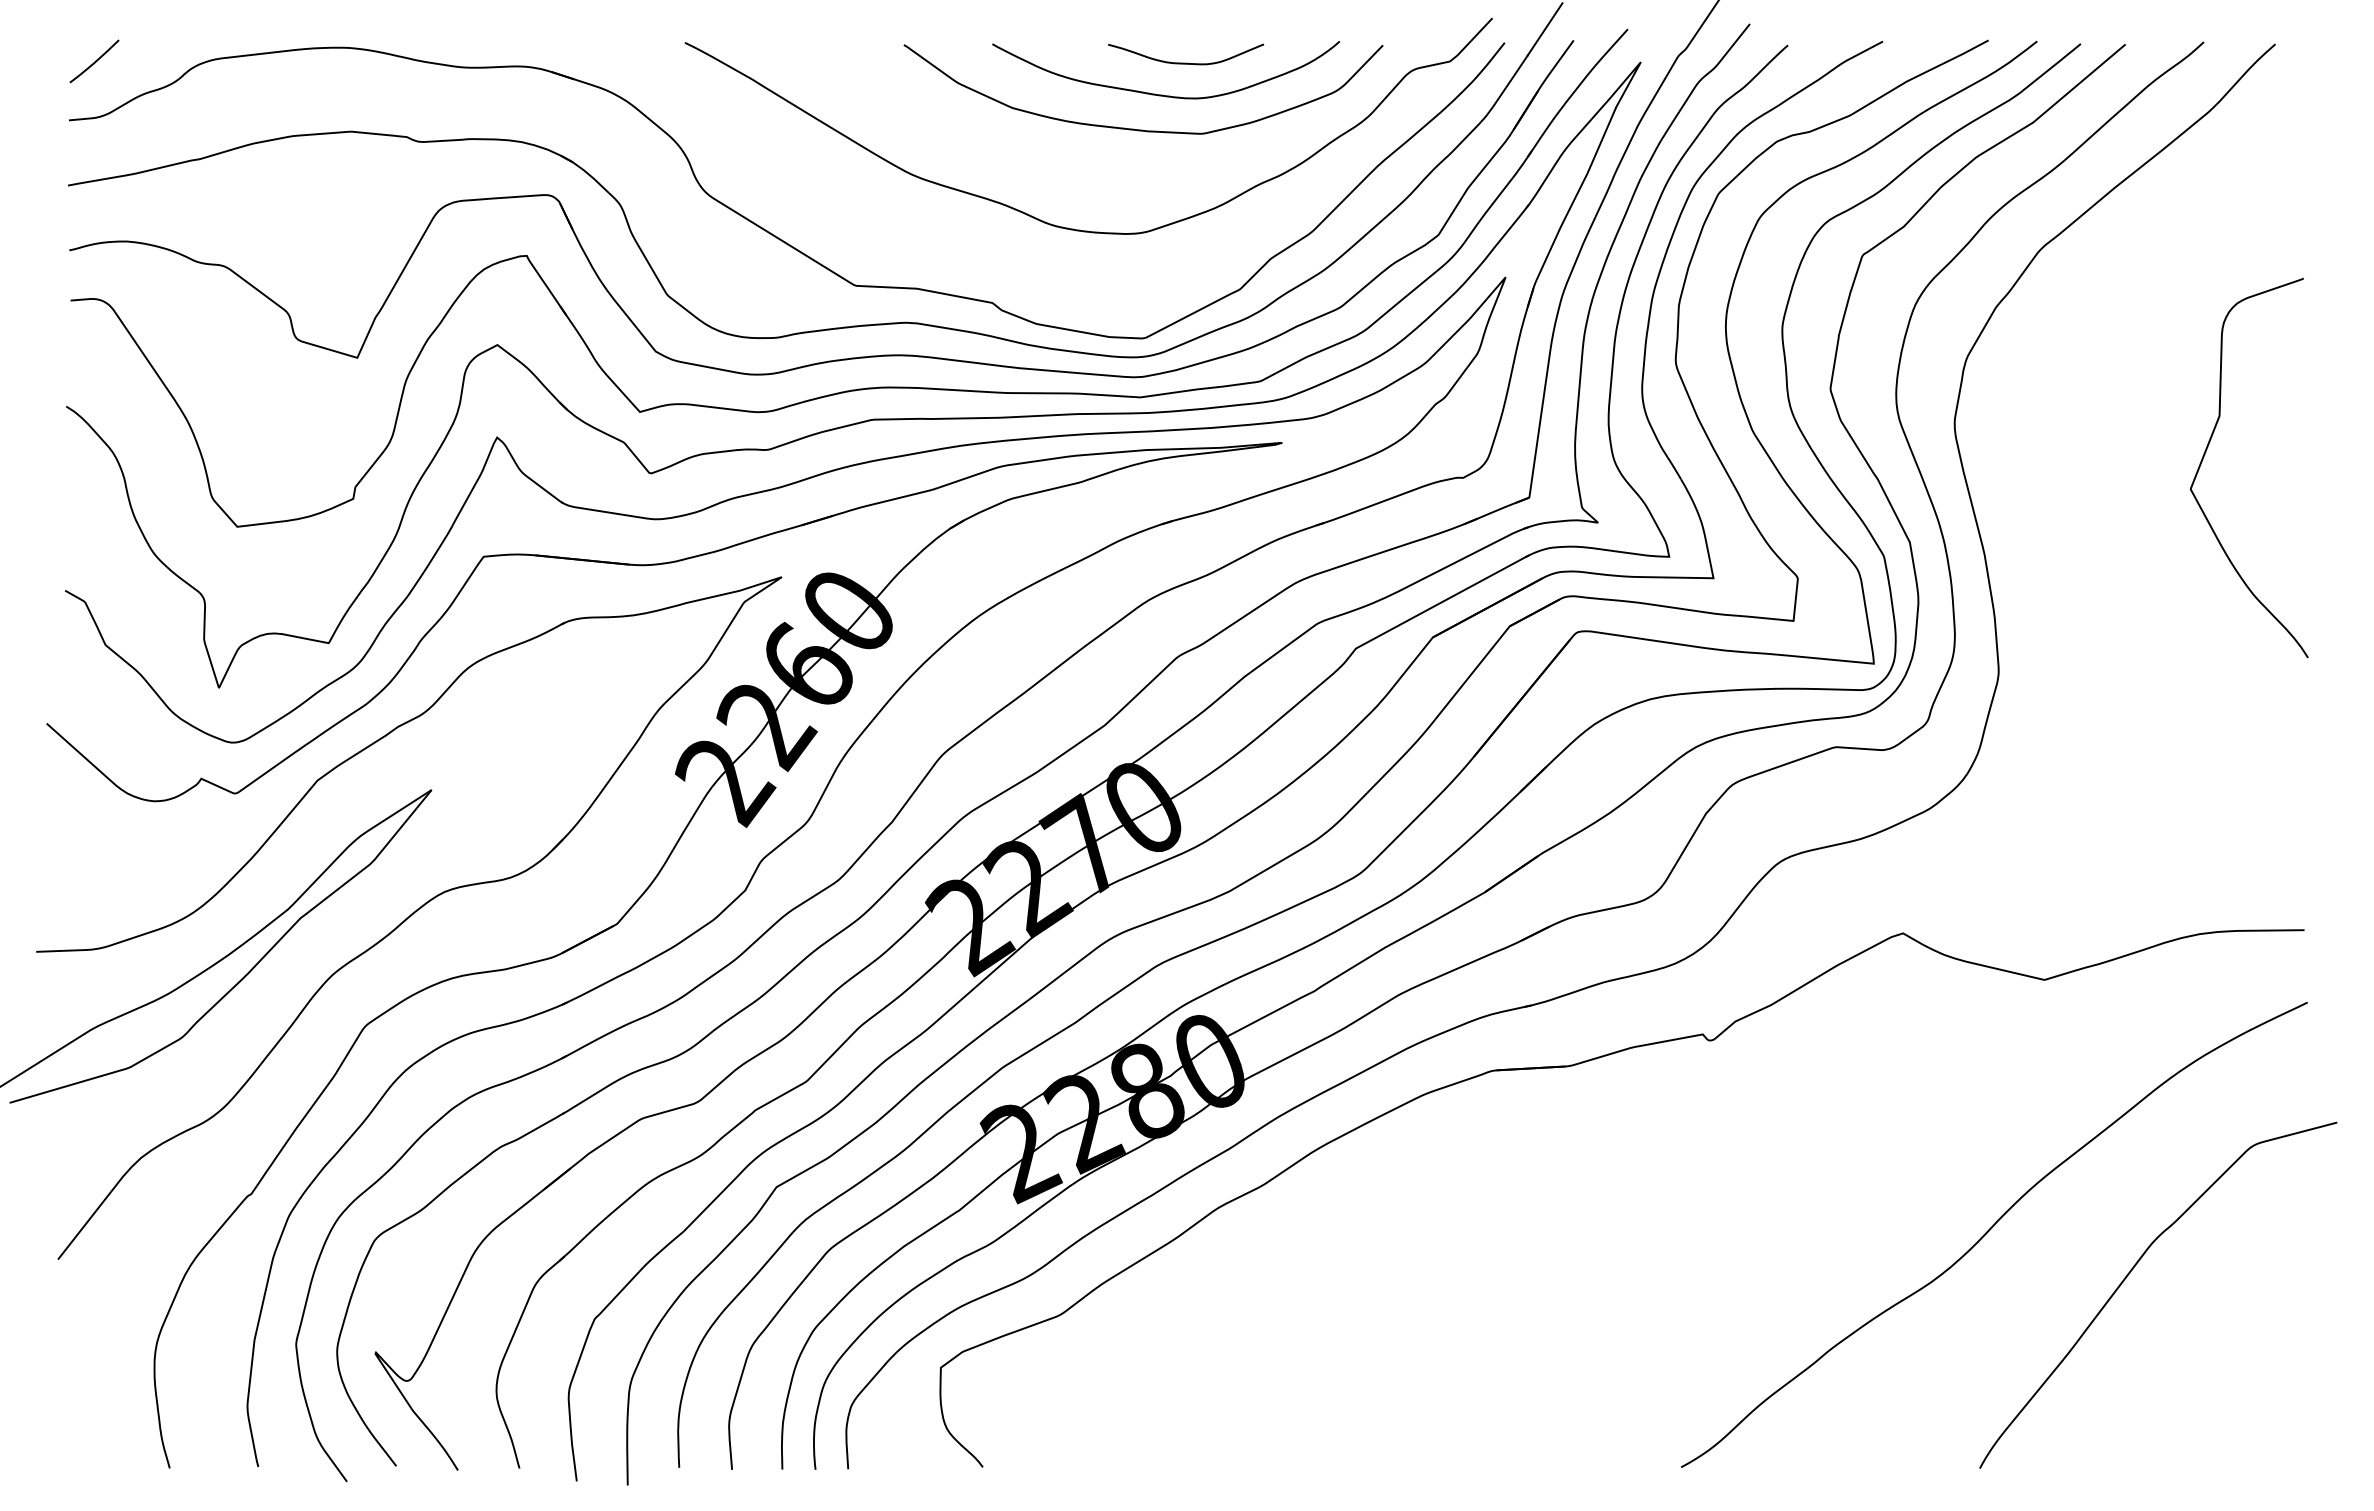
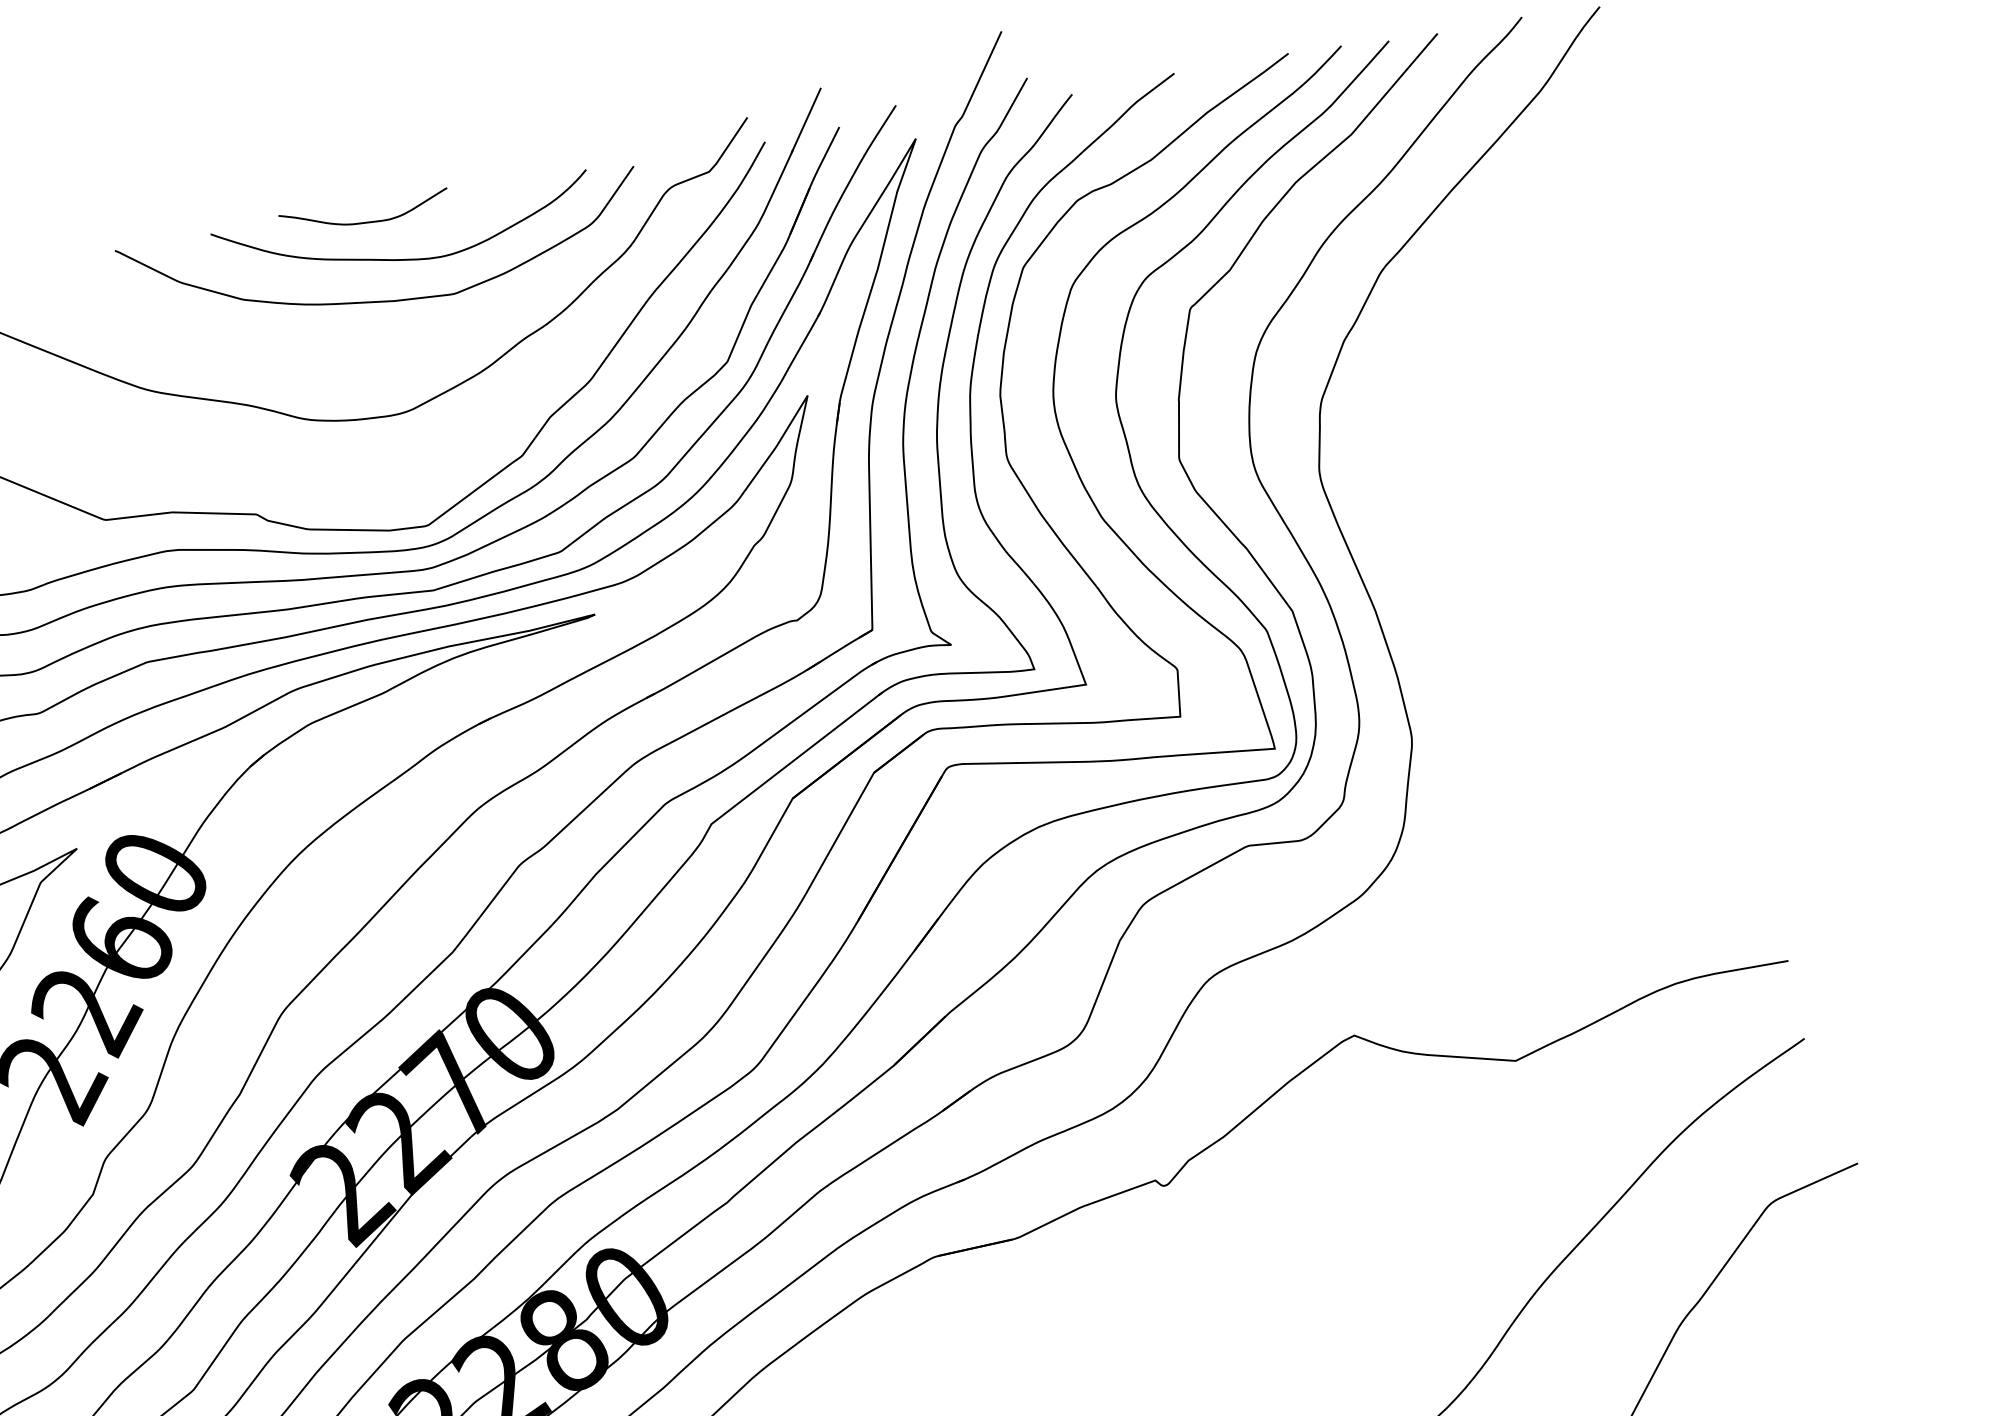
curve: (1186, 62) -> (366, 221), moved
curve: (2206, 452) -> (1597, 461), removed

